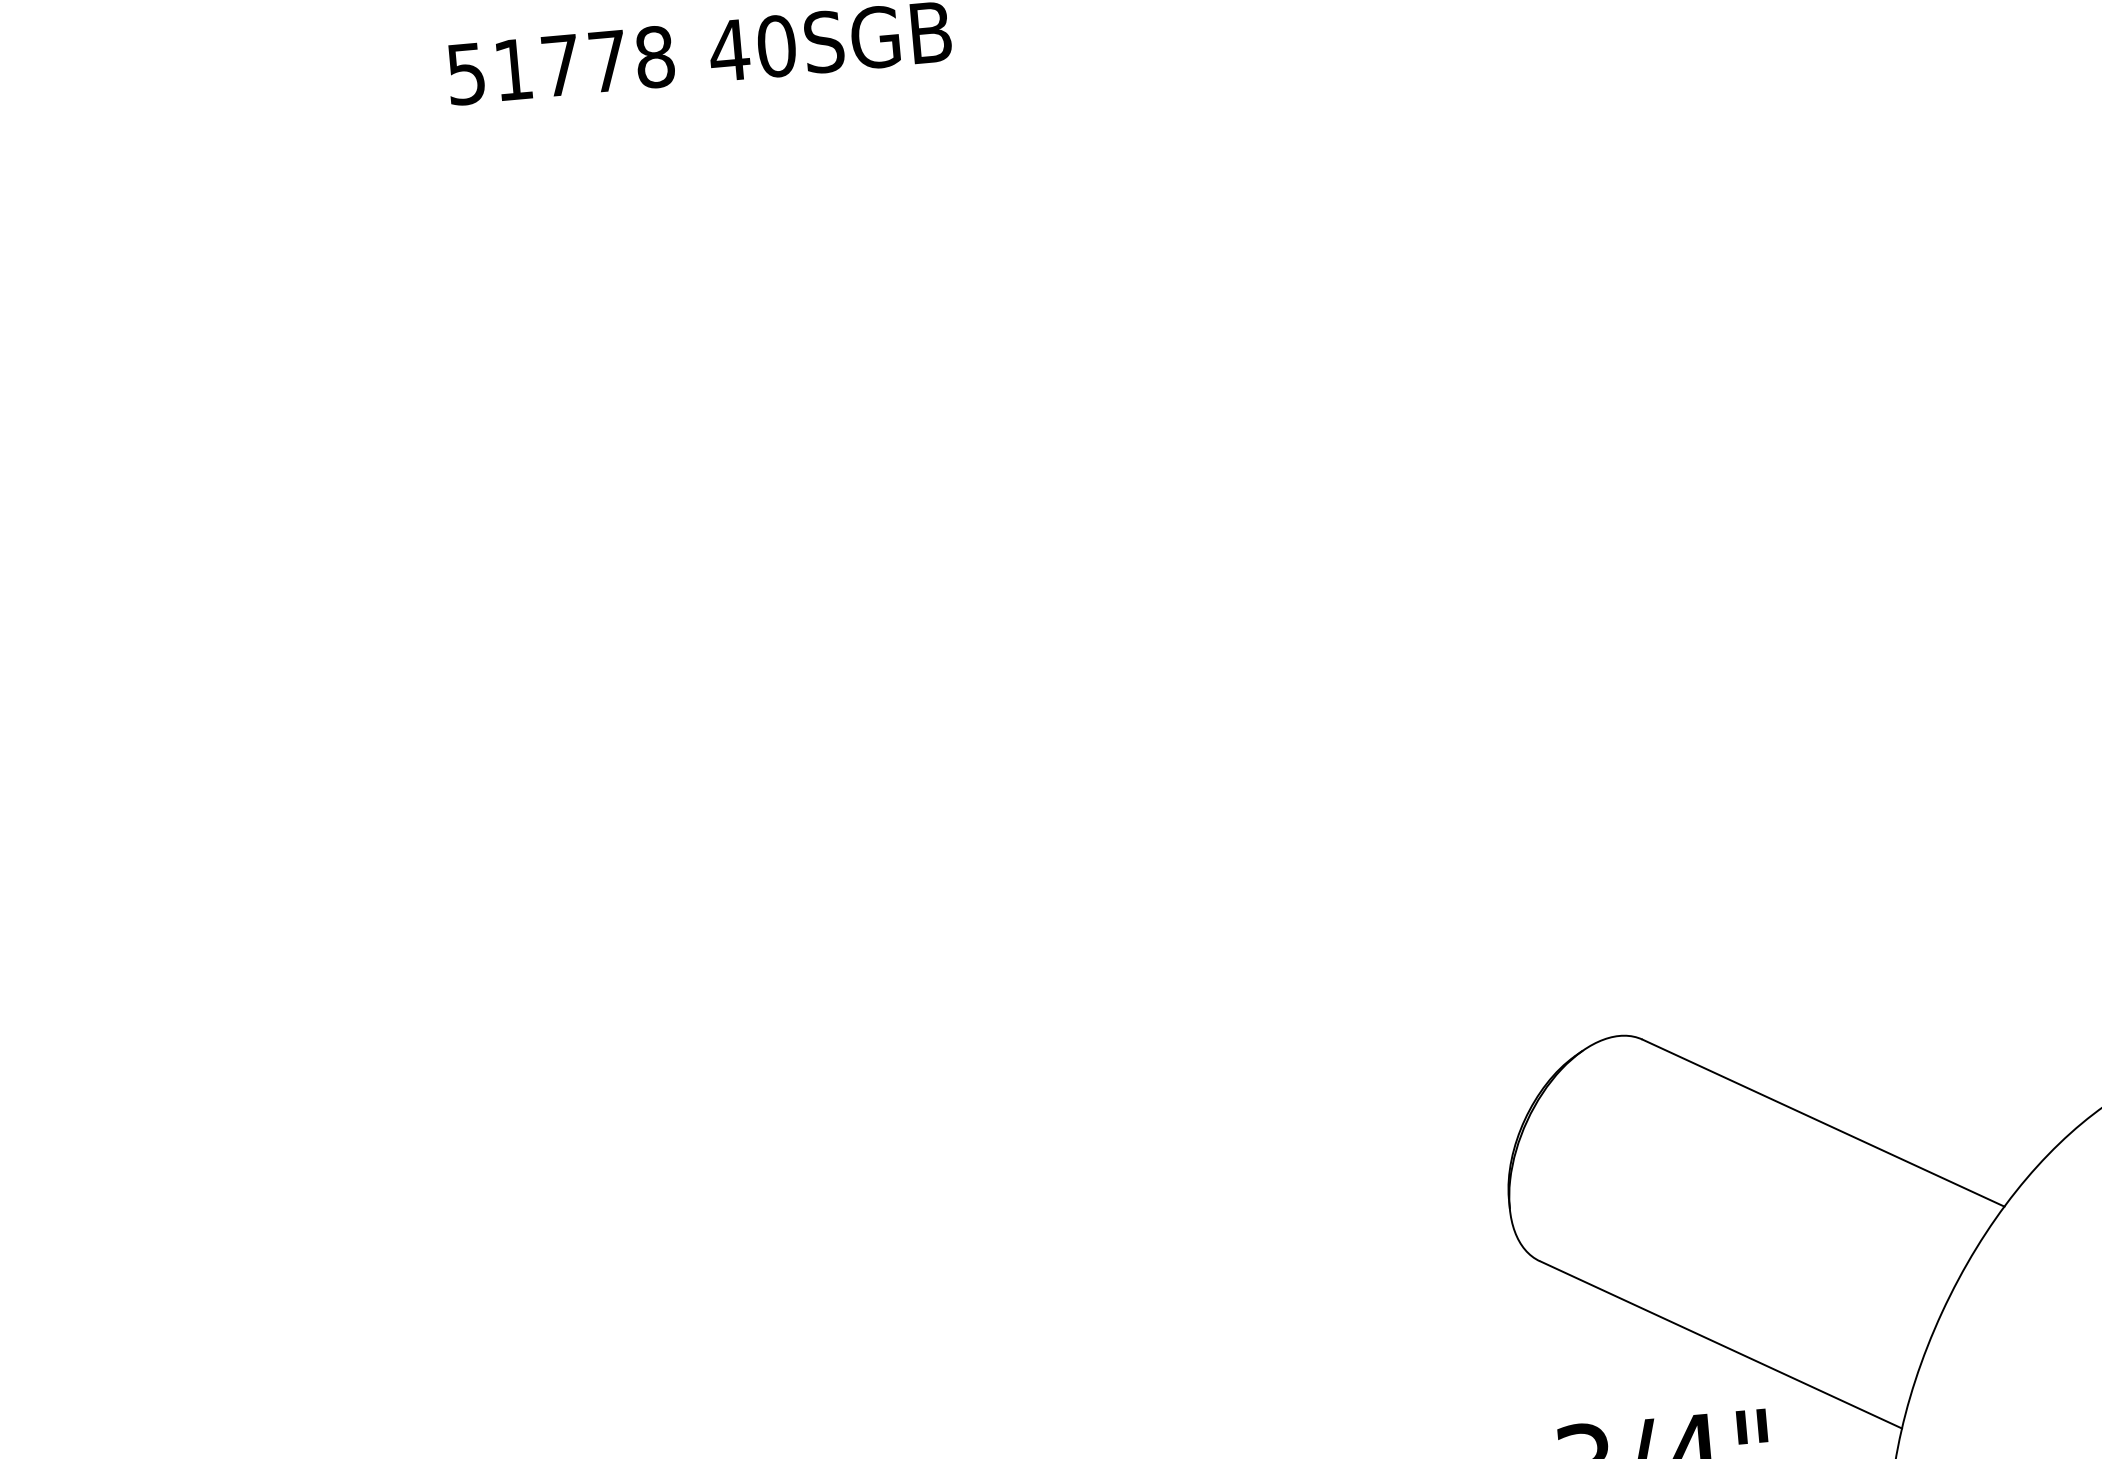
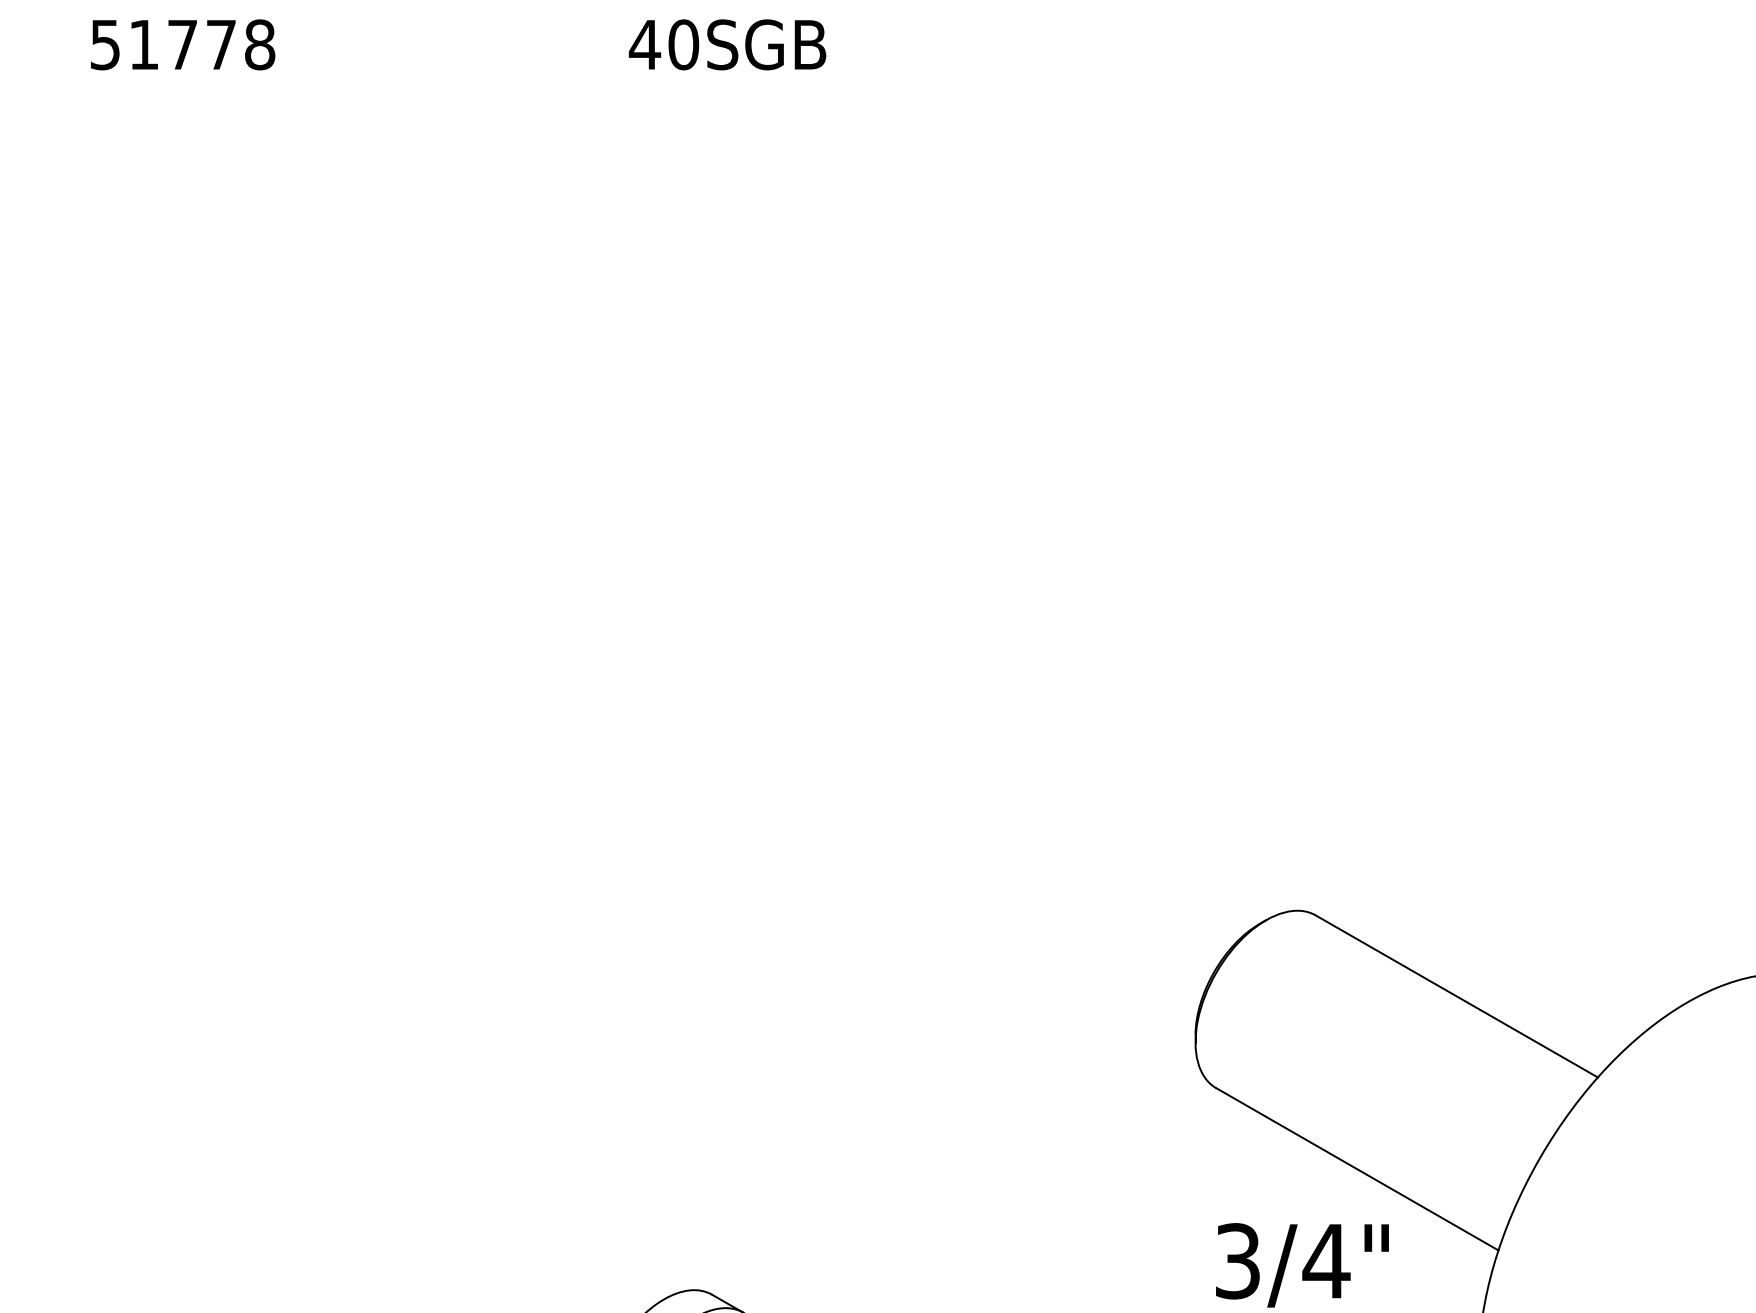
text: (561, 65) -> (183, 44), moved

